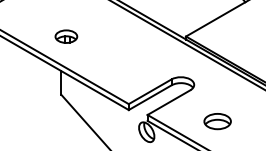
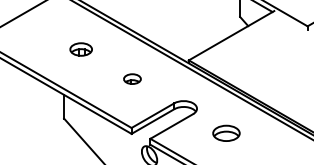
part: (65, 36) -> (80, 49), moved
part: (129, 54) -> (132, 78), added
part: (217, 120) -> (226, 132), moved

